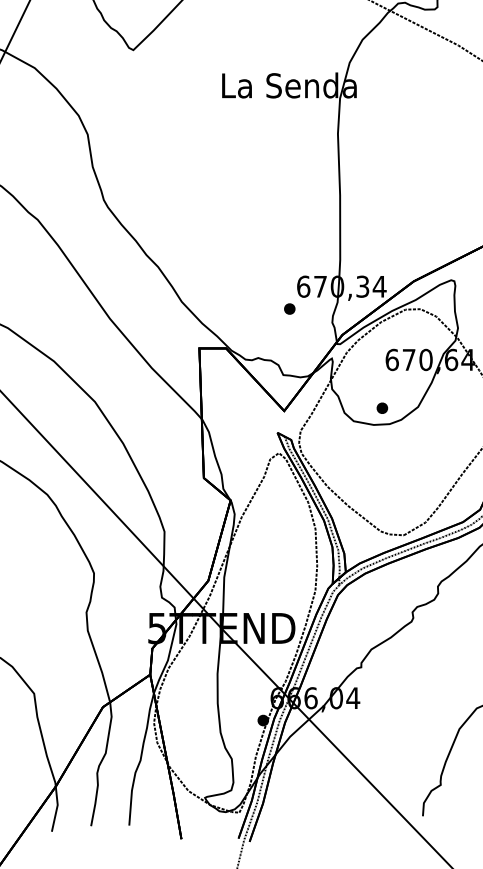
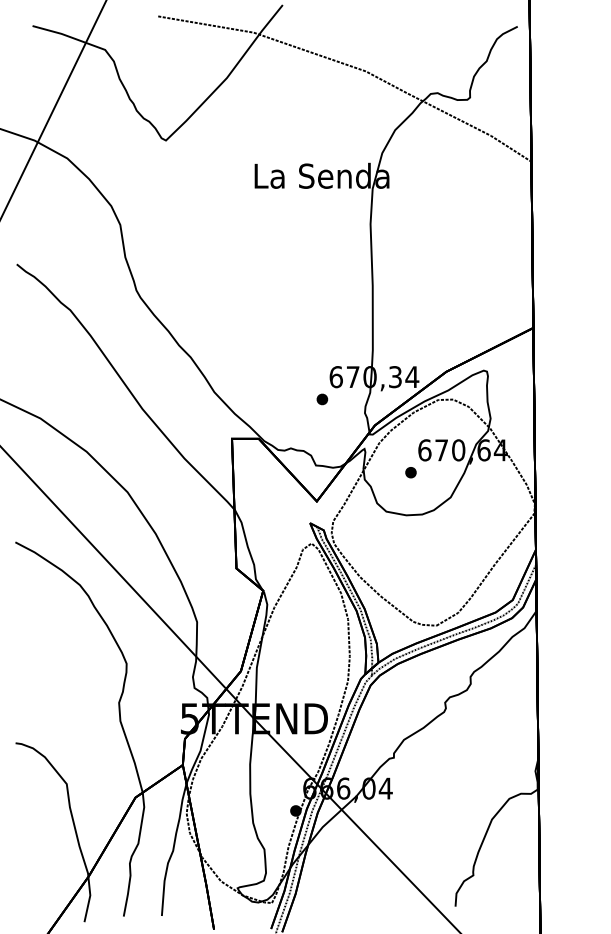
part: (381, 408) -> (410, 472), moved

